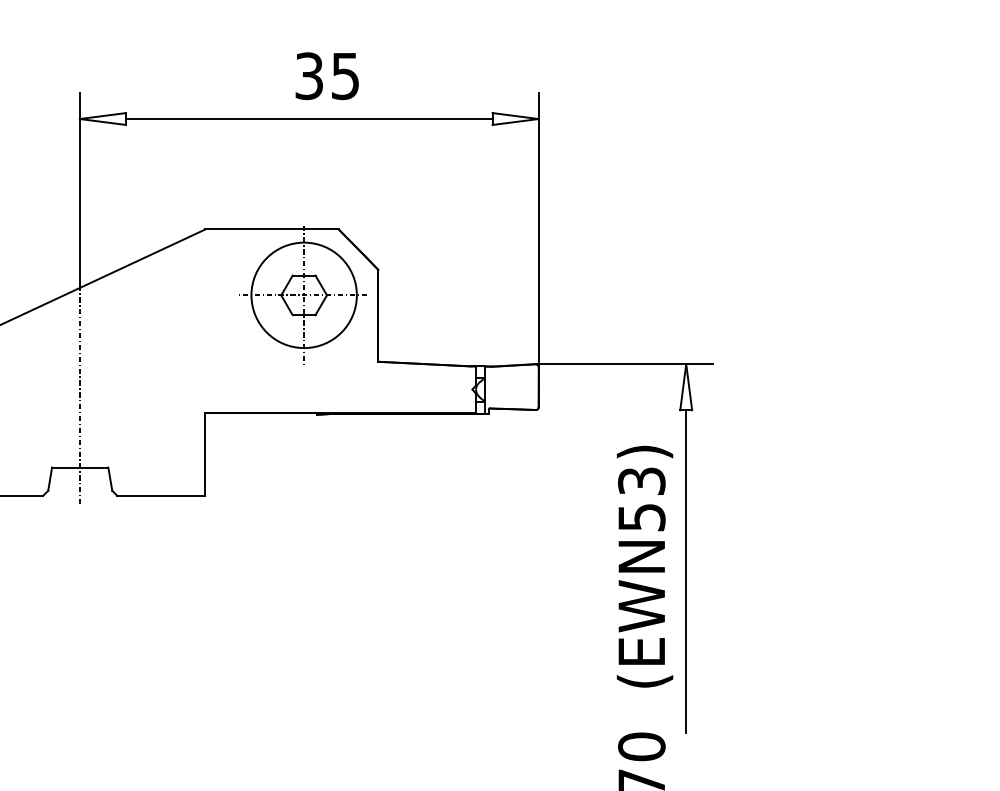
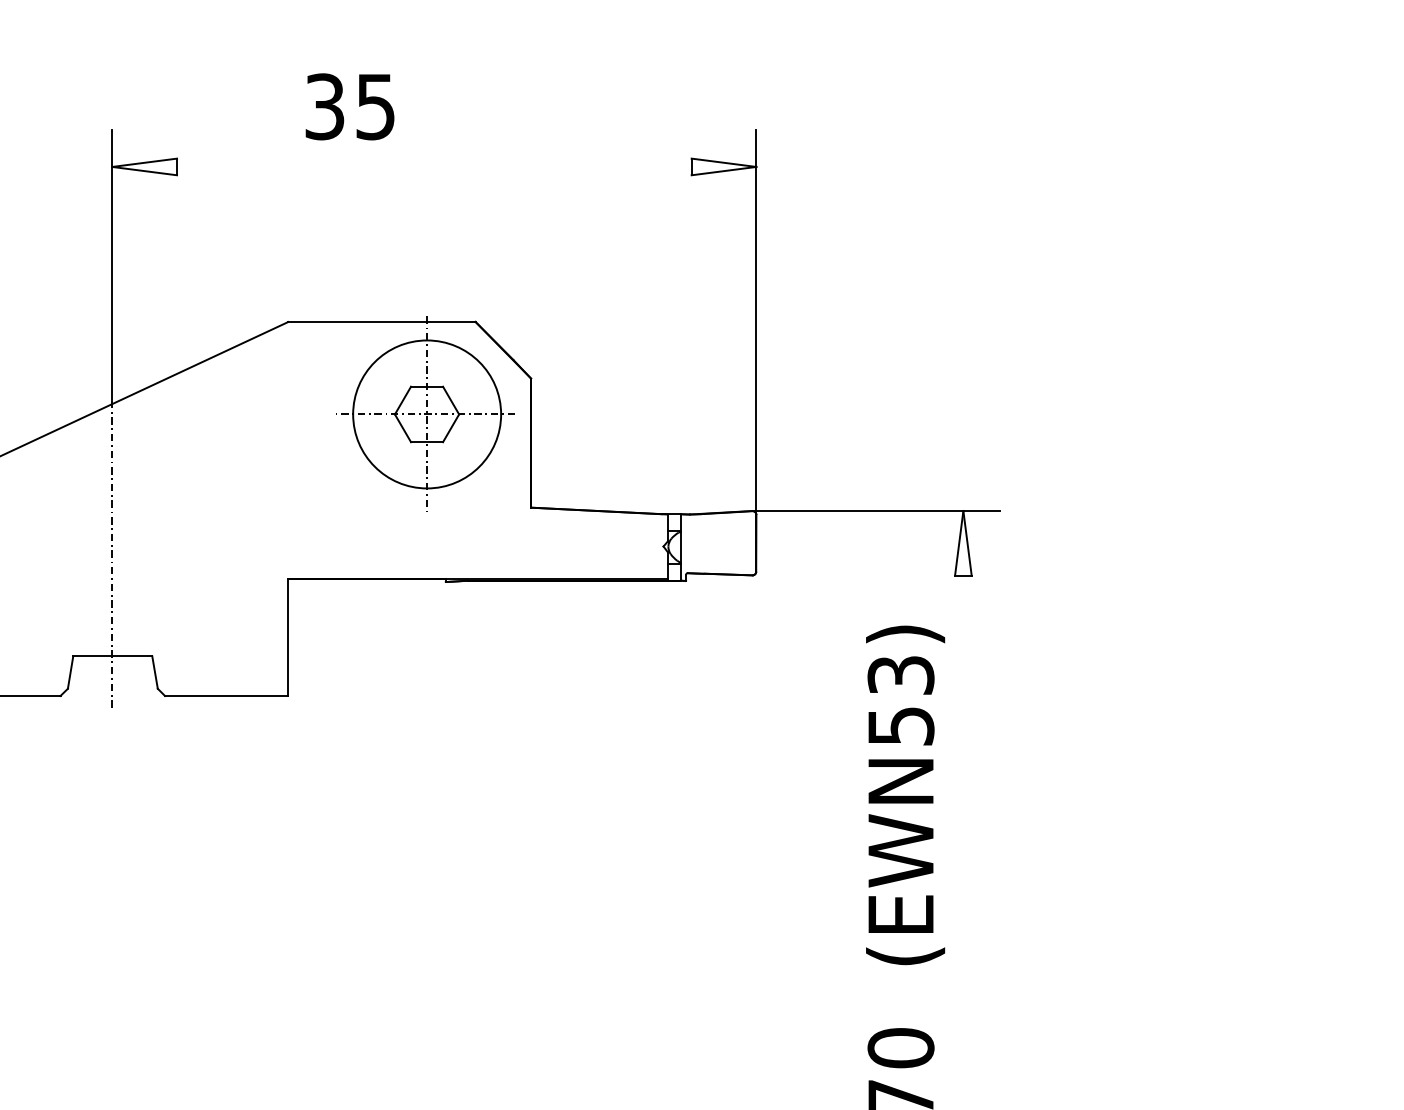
text: (326, 76) -> (348, 107), moved
line: (309, 119) -> (434, 167), removed
line: (686, 571) -> (963, 802), removed

